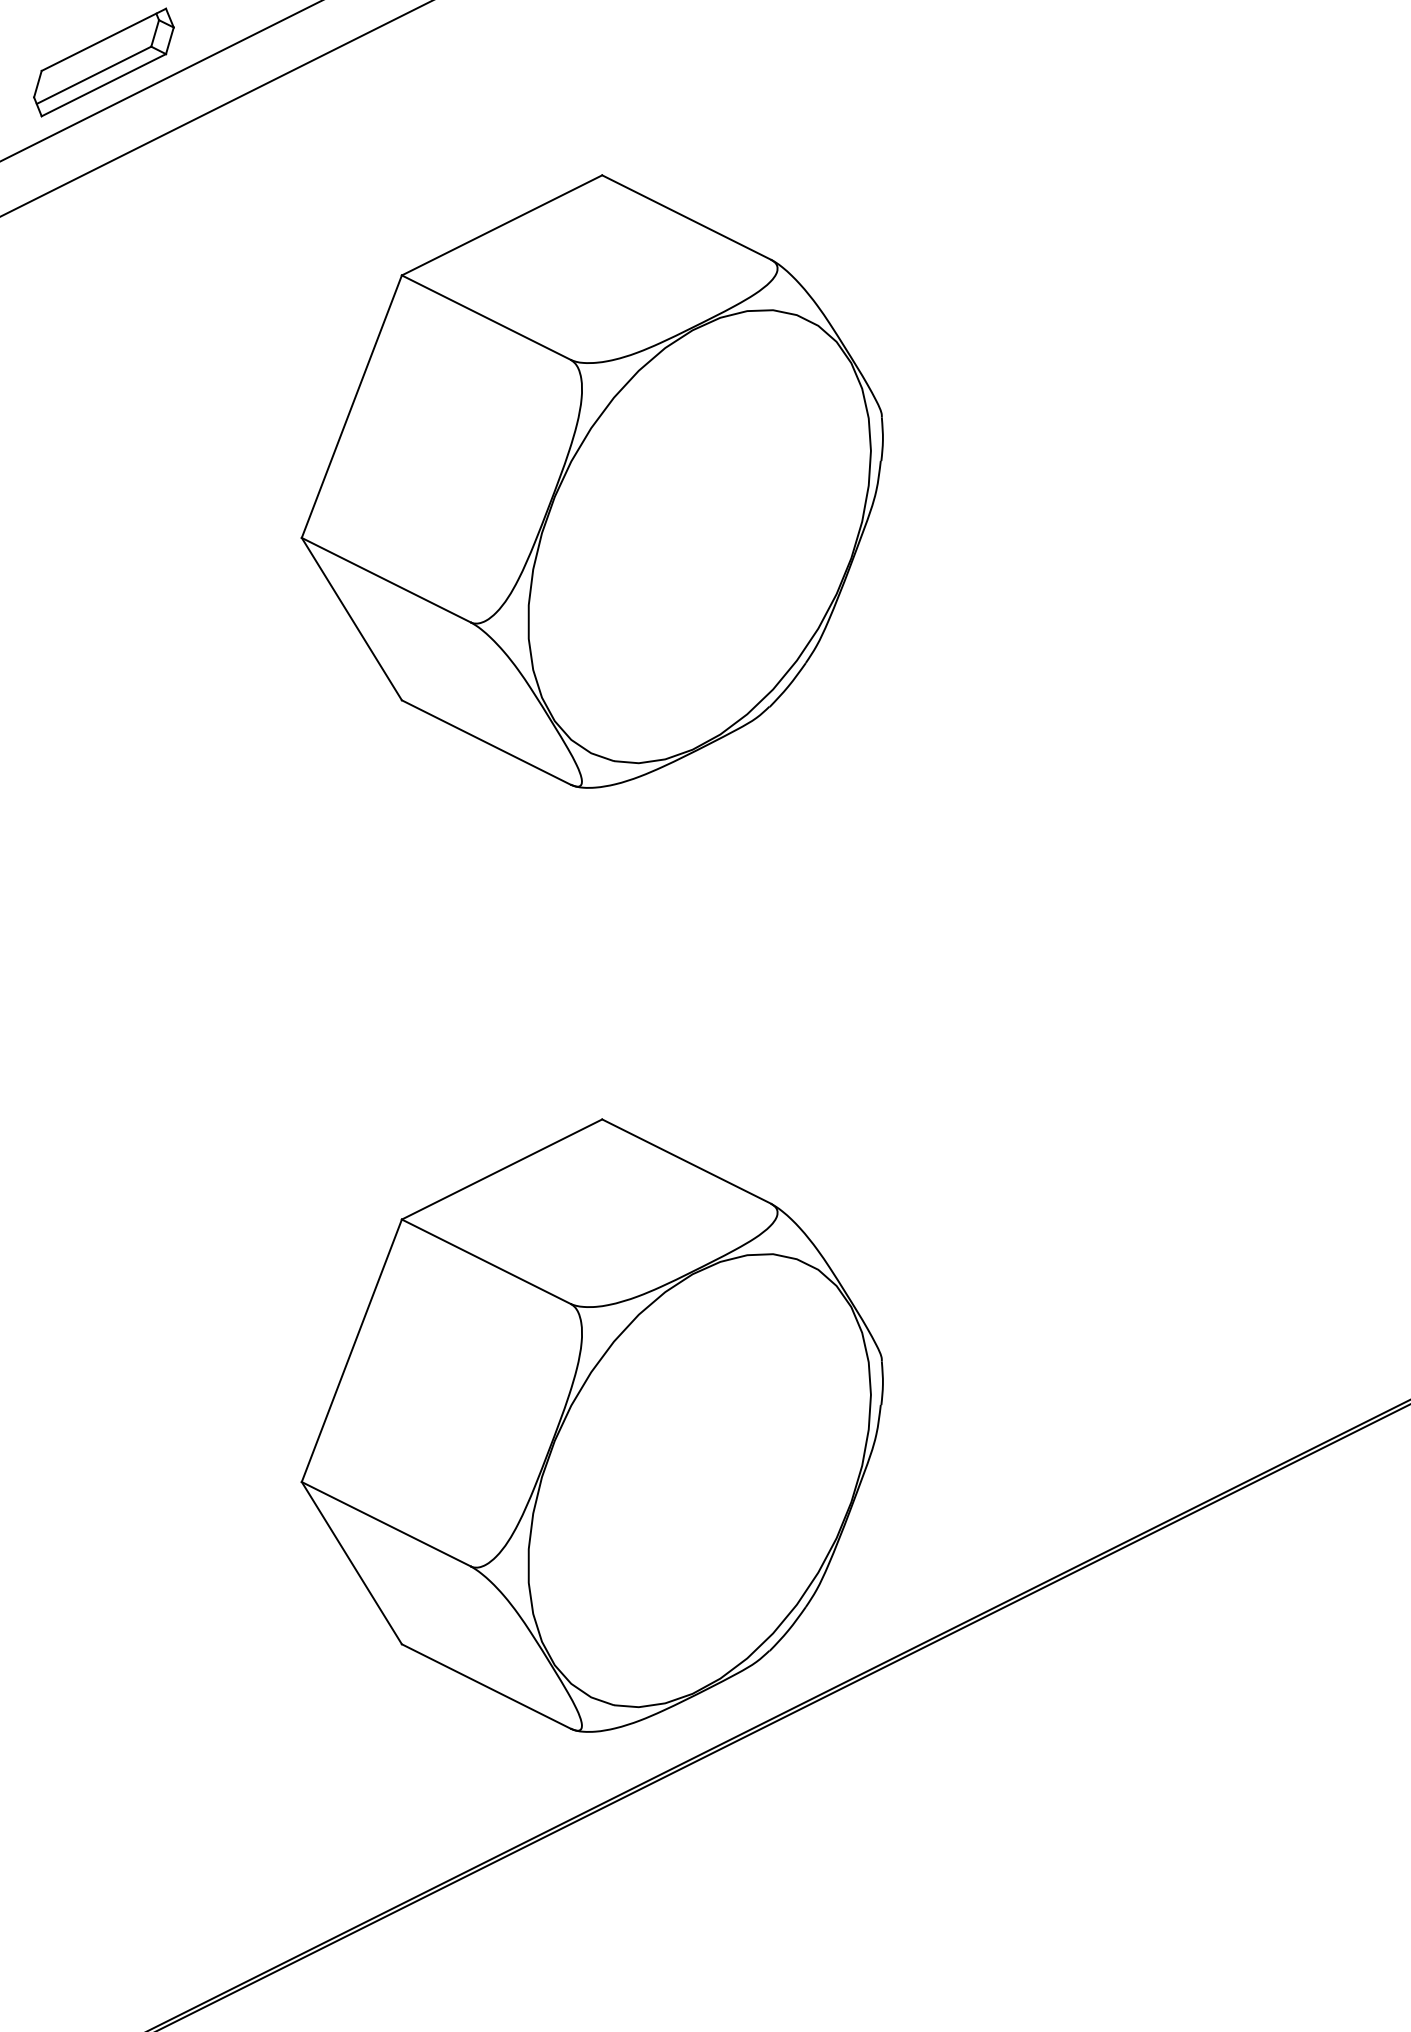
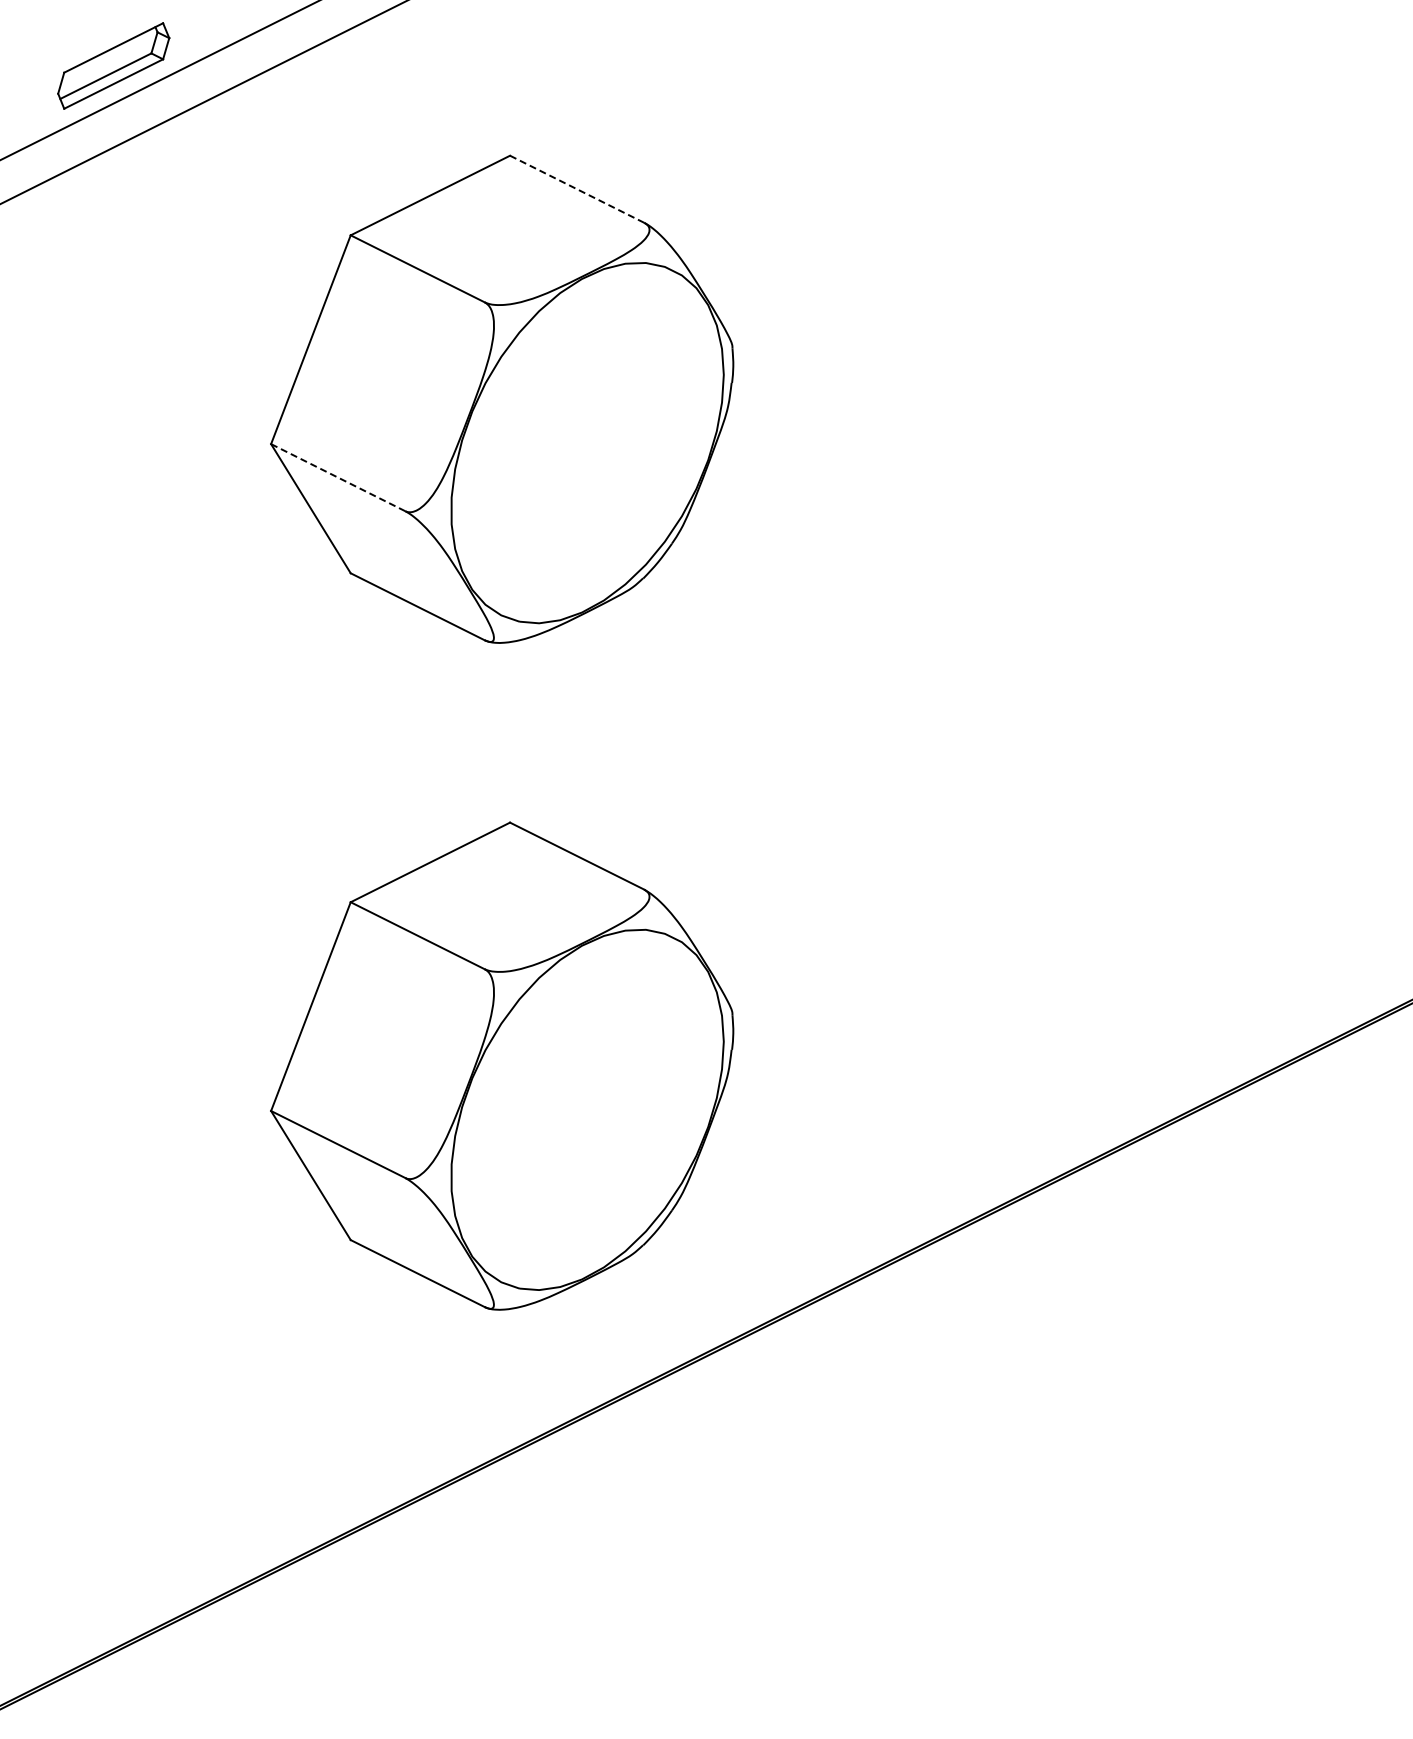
line: (687, 217) -> (577, 189), solid -> dashed
line: (386, 579) -> (338, 477), solid -> dashed
part: (592, 1424) -> (502, 1065), moved

